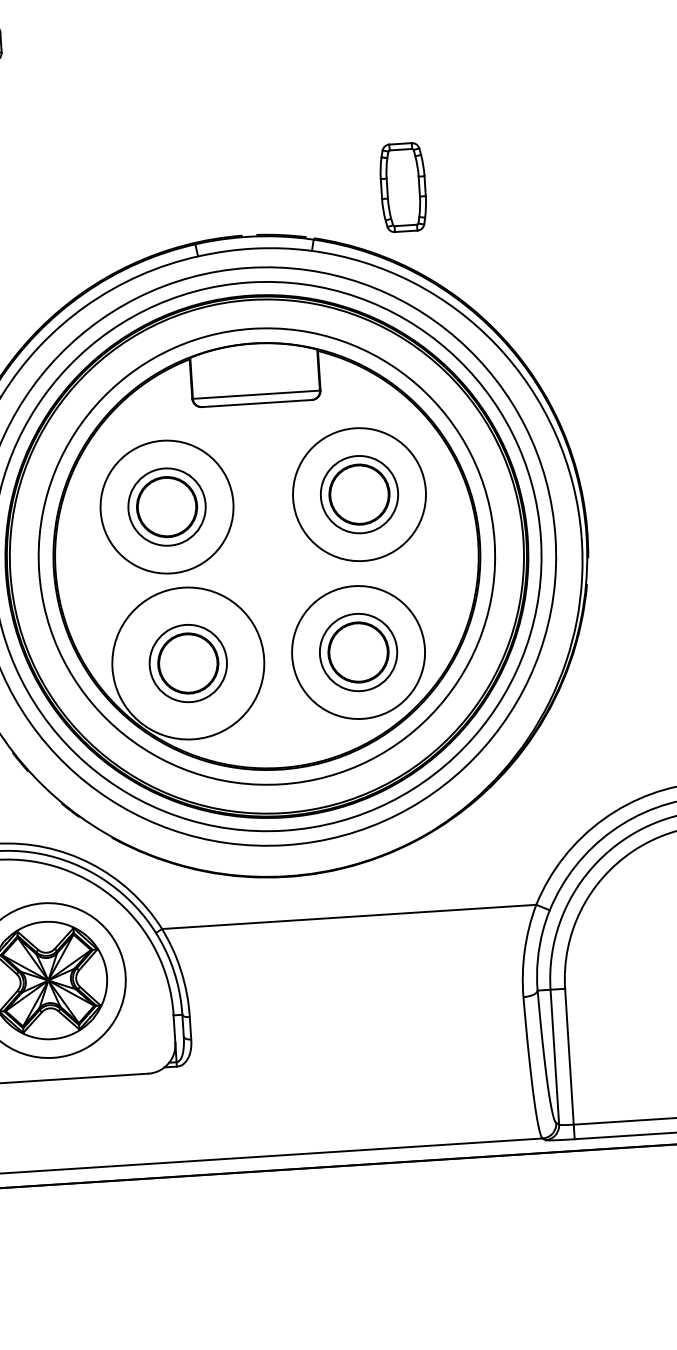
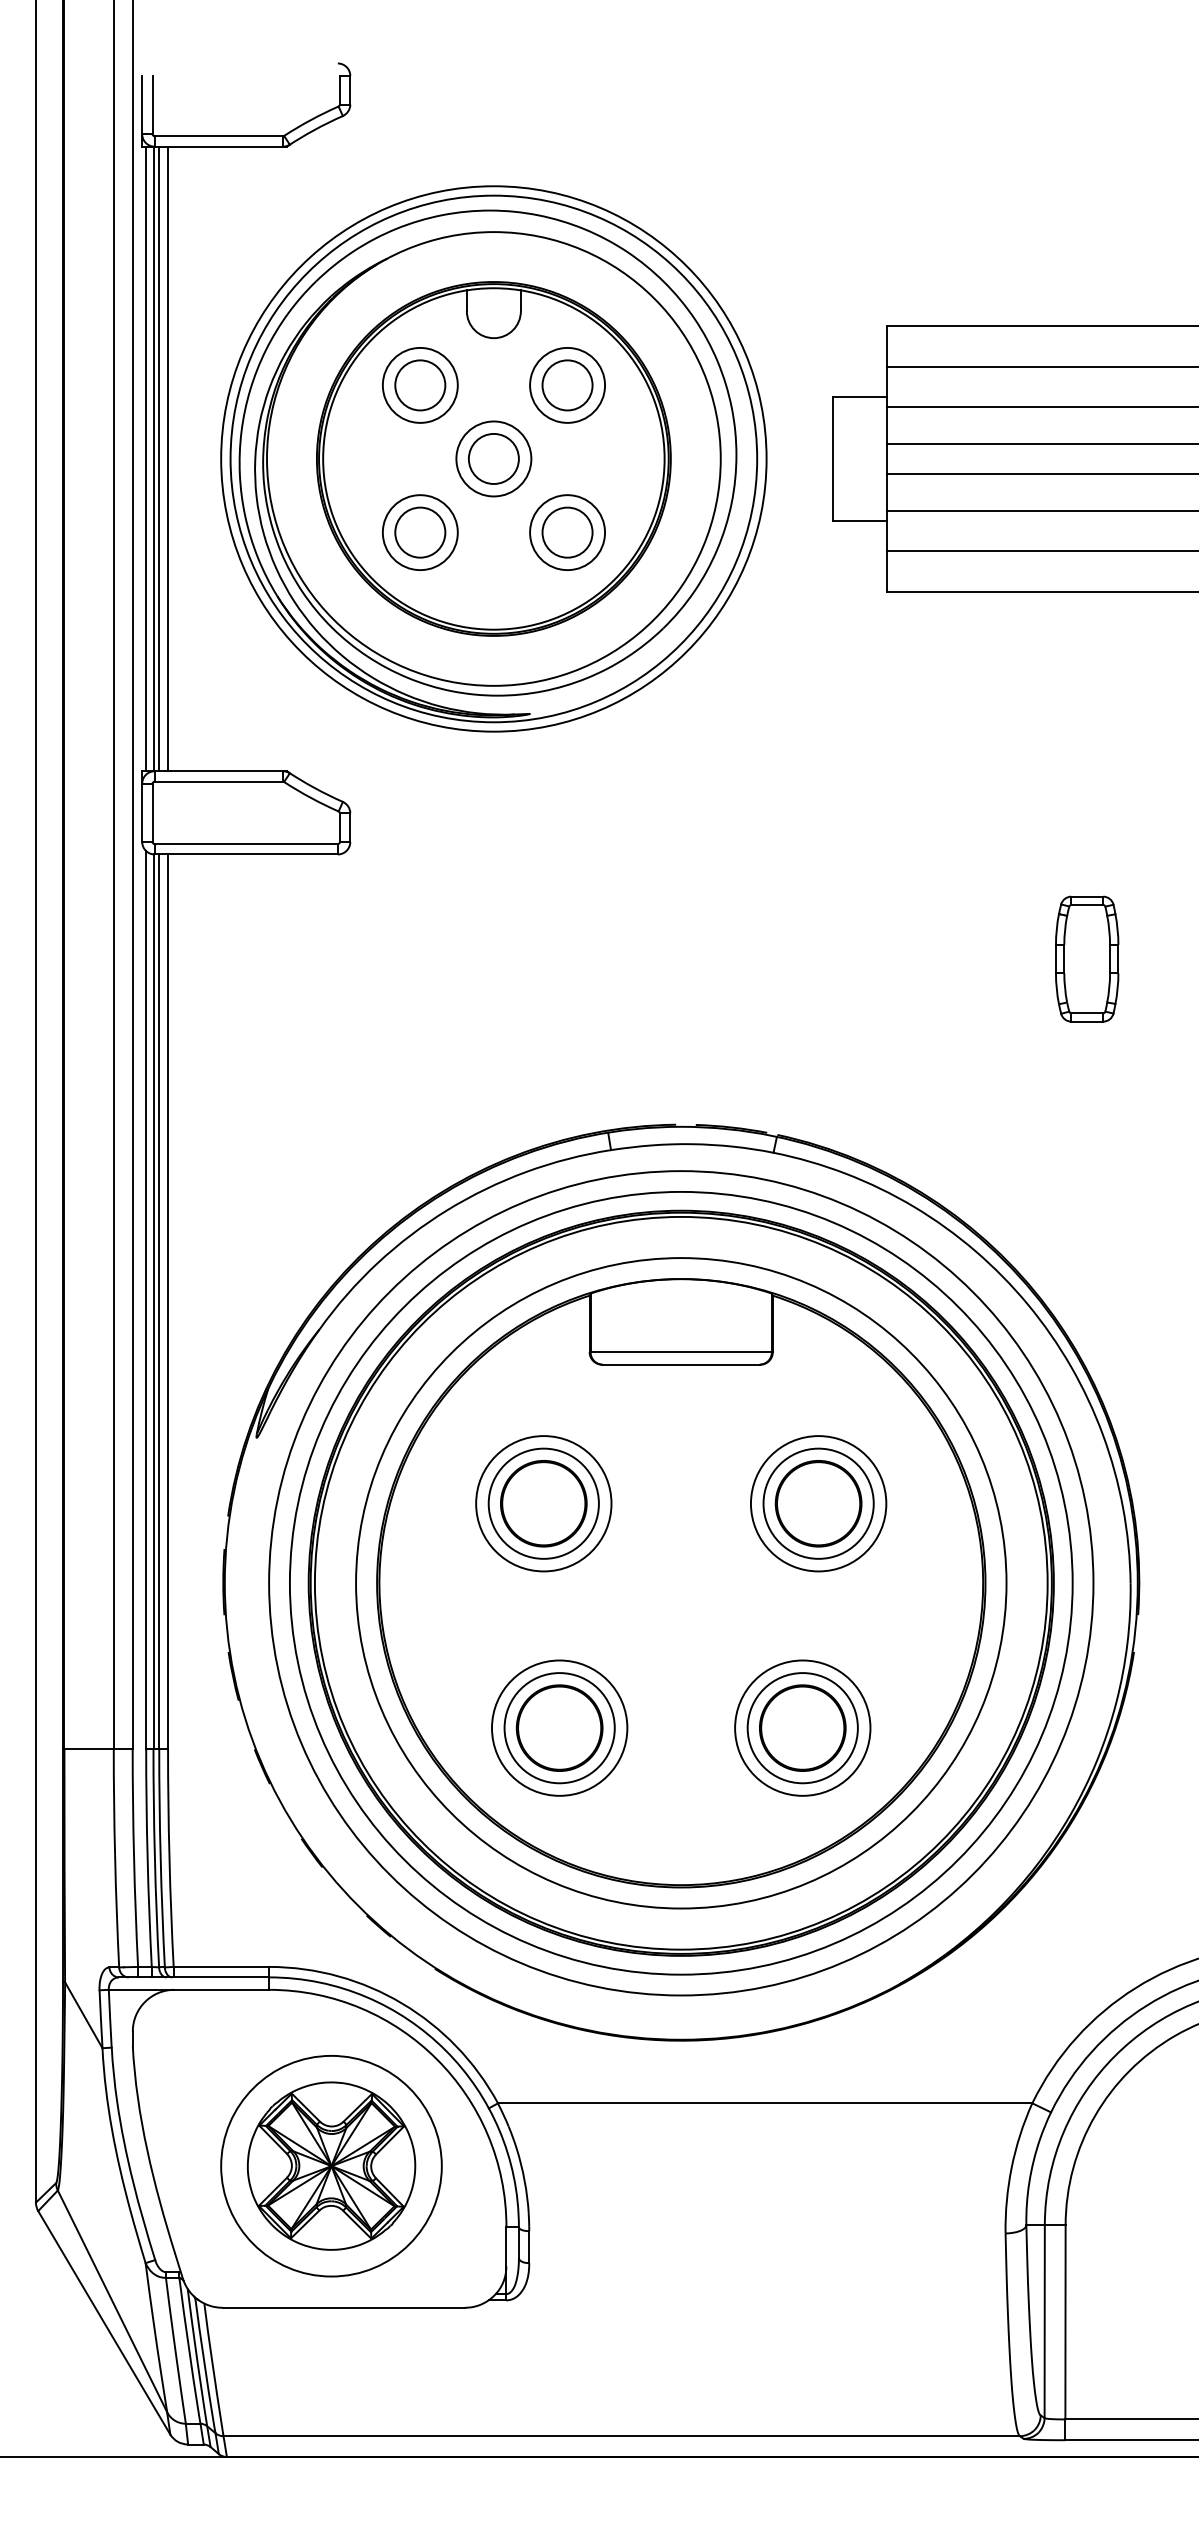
part: (403, 187) -> (1087, 958), moved
circle: (359, 494) -> (818, 1503), size x0.71
circle: (166, 506) -> (543, 1503), size x0.71
circle: (358, 652) -> (802, 1727), size x0.71
circle: (188, 663) -> (559, 1727), size x0.62

